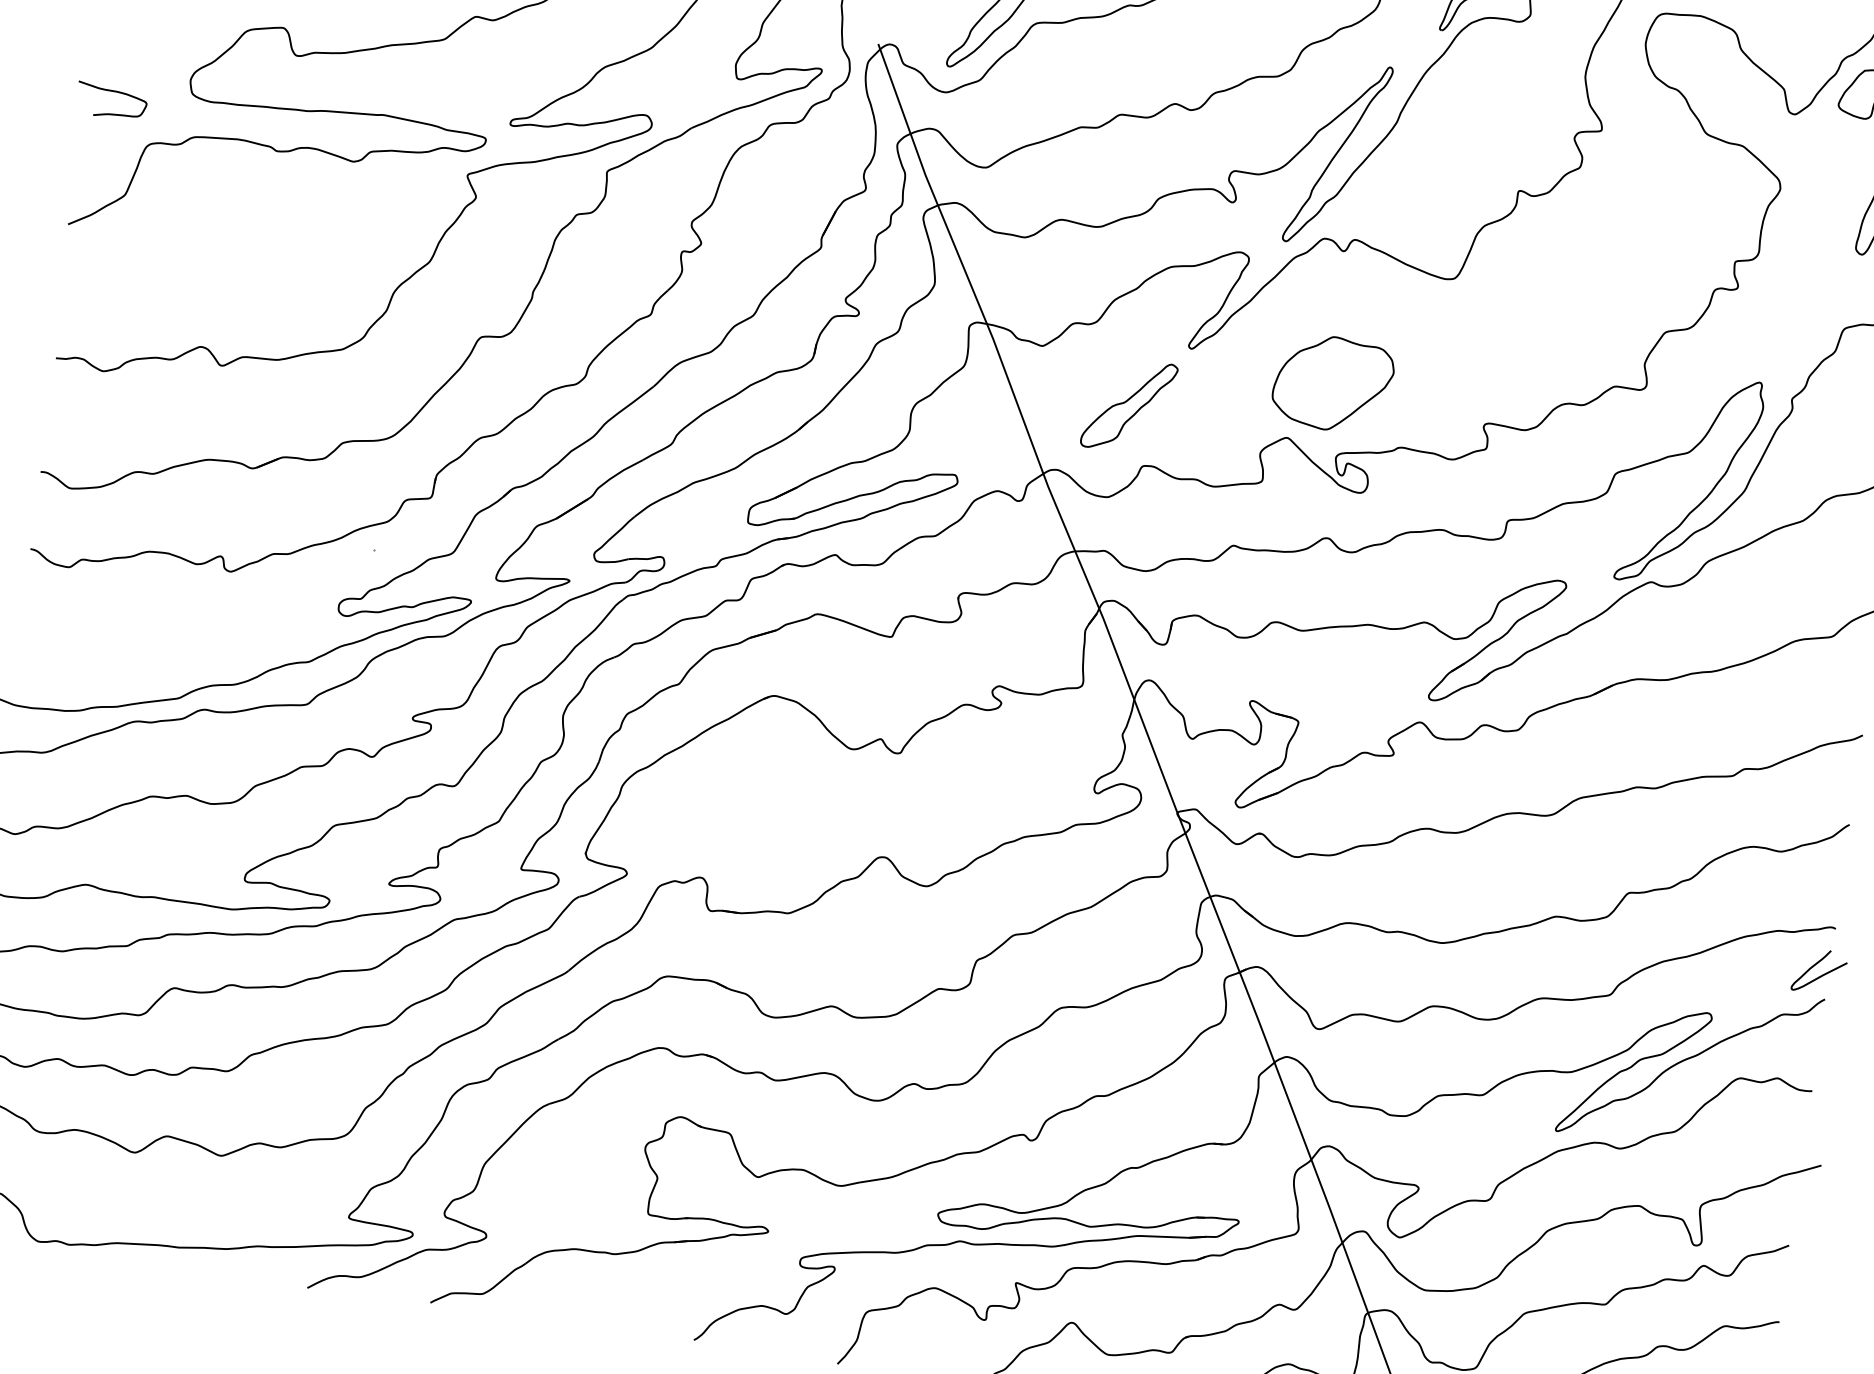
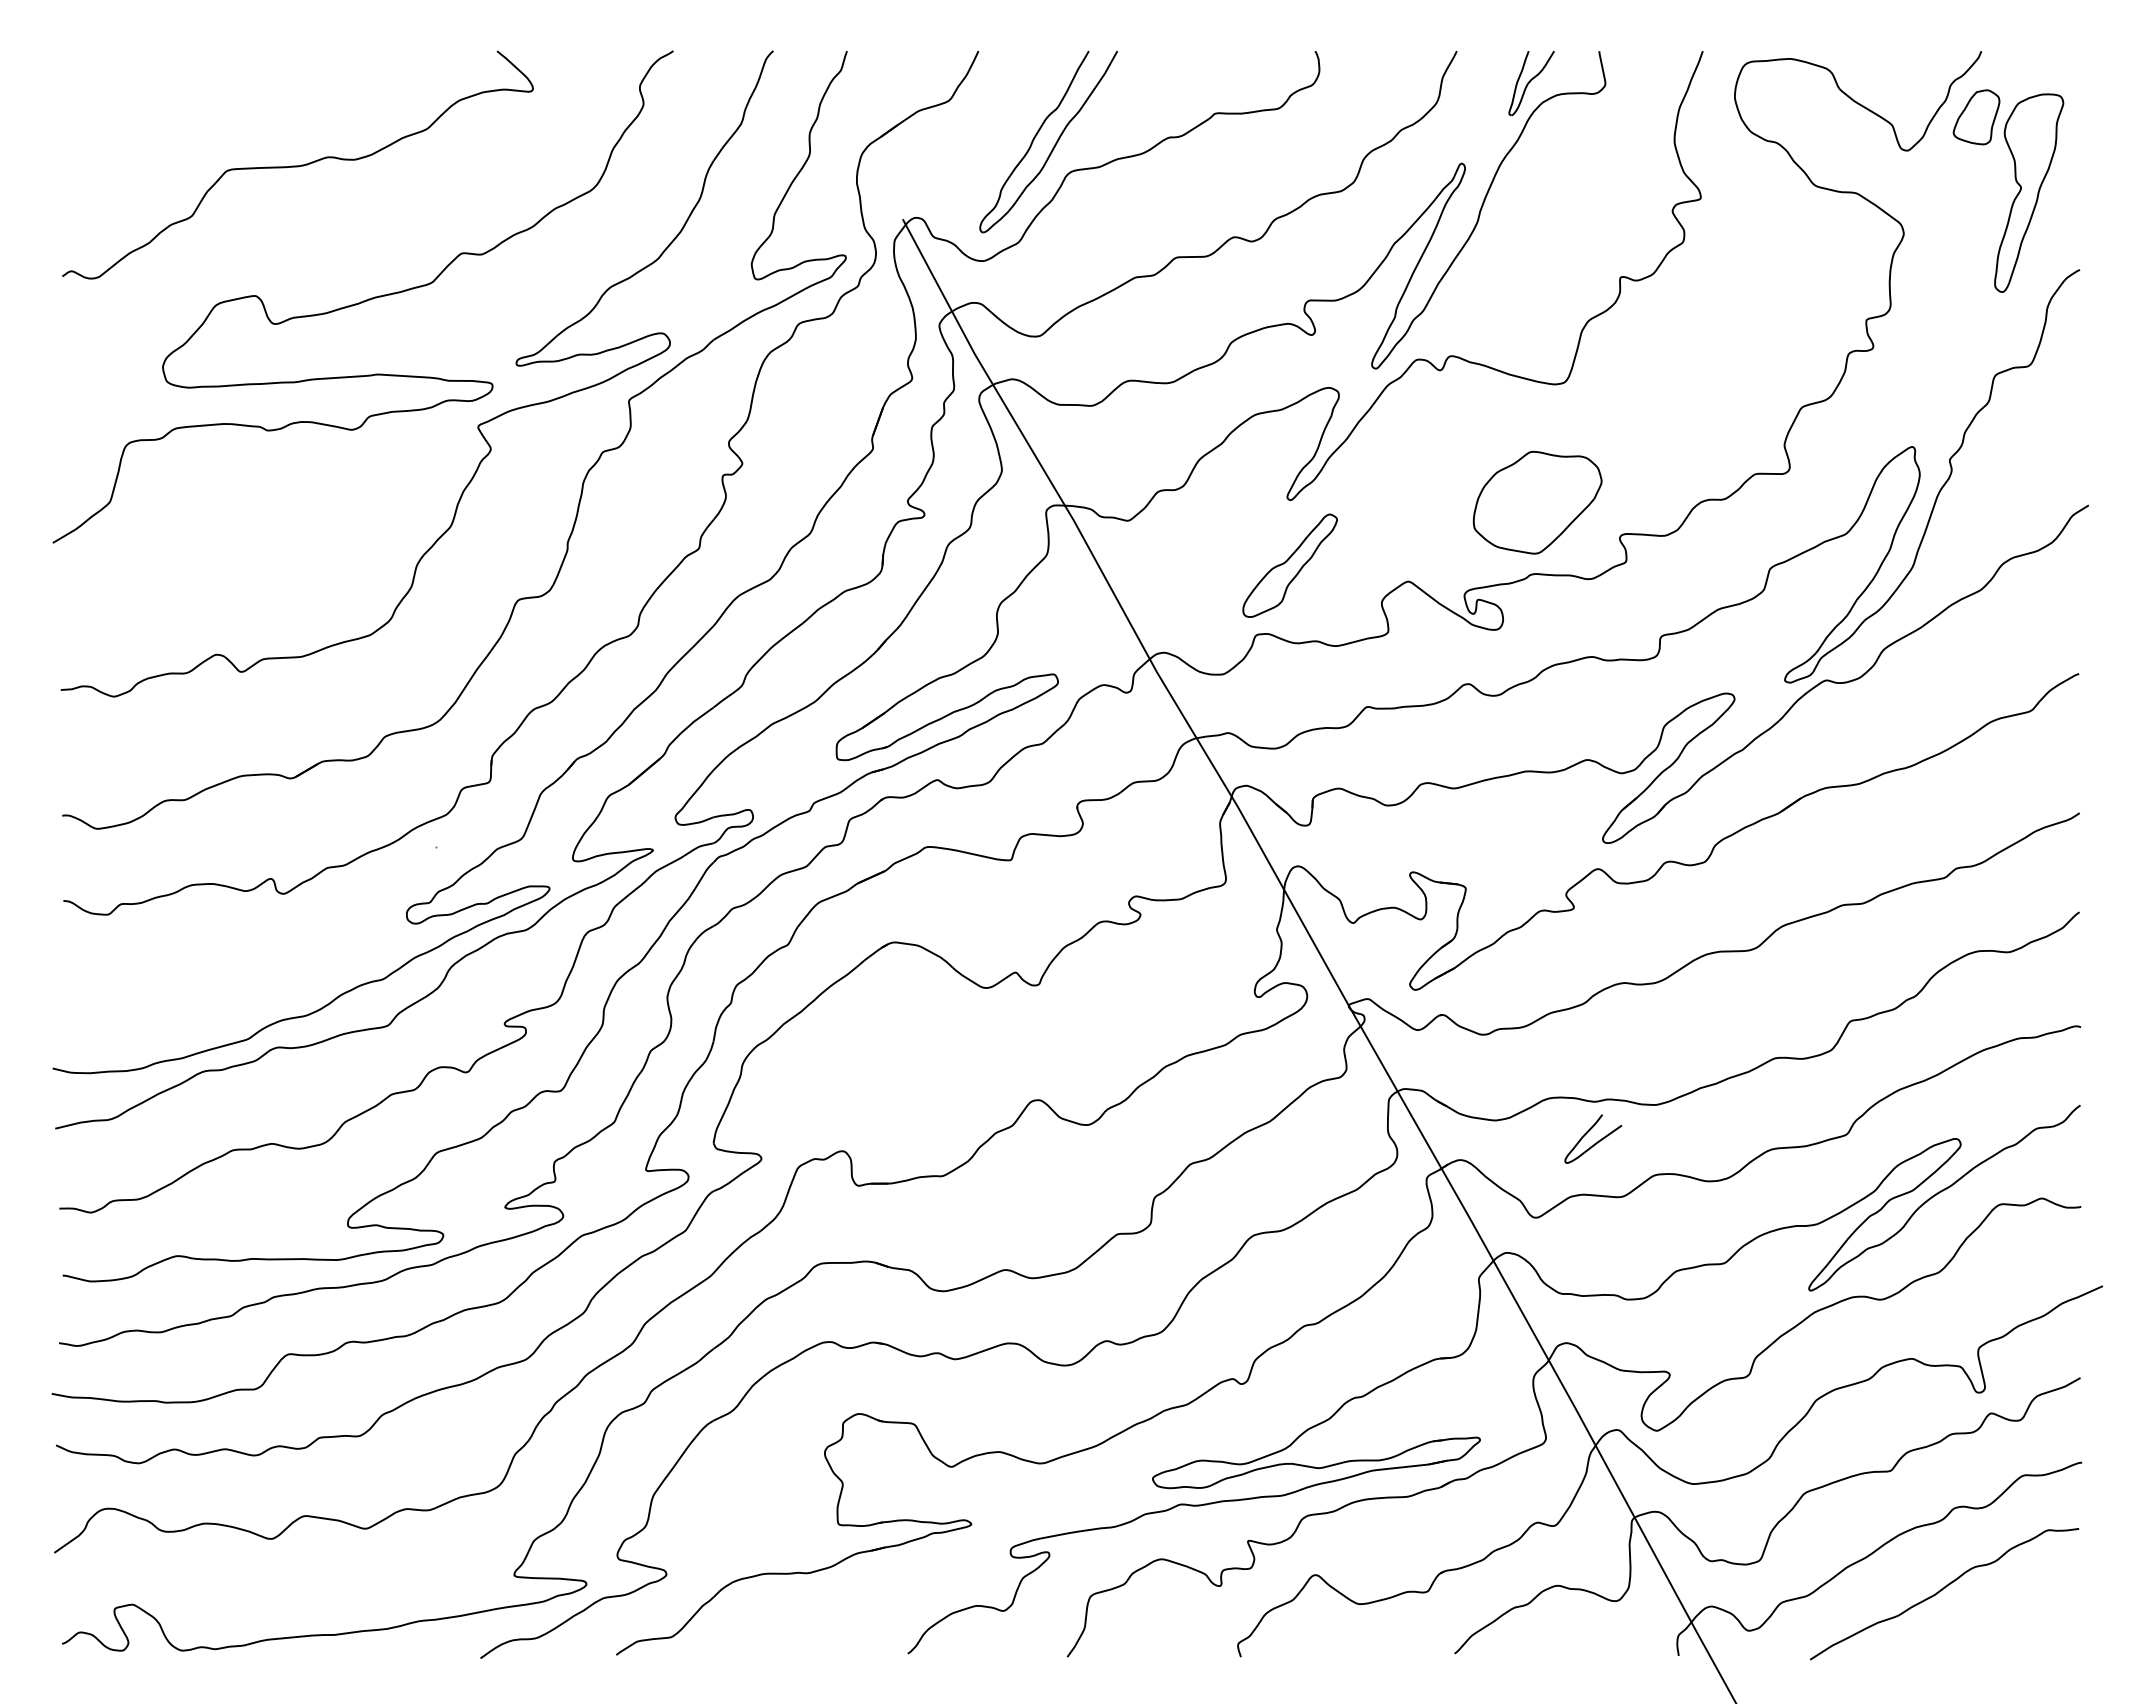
curve: (112, 92) -> (80, 392), removed
part: (1332, 383) -> (1537, 502), moved
part: (1128, 405) -> (1289, 565), moved
curve: (1821, 974) -> (1595, 1142), moved

